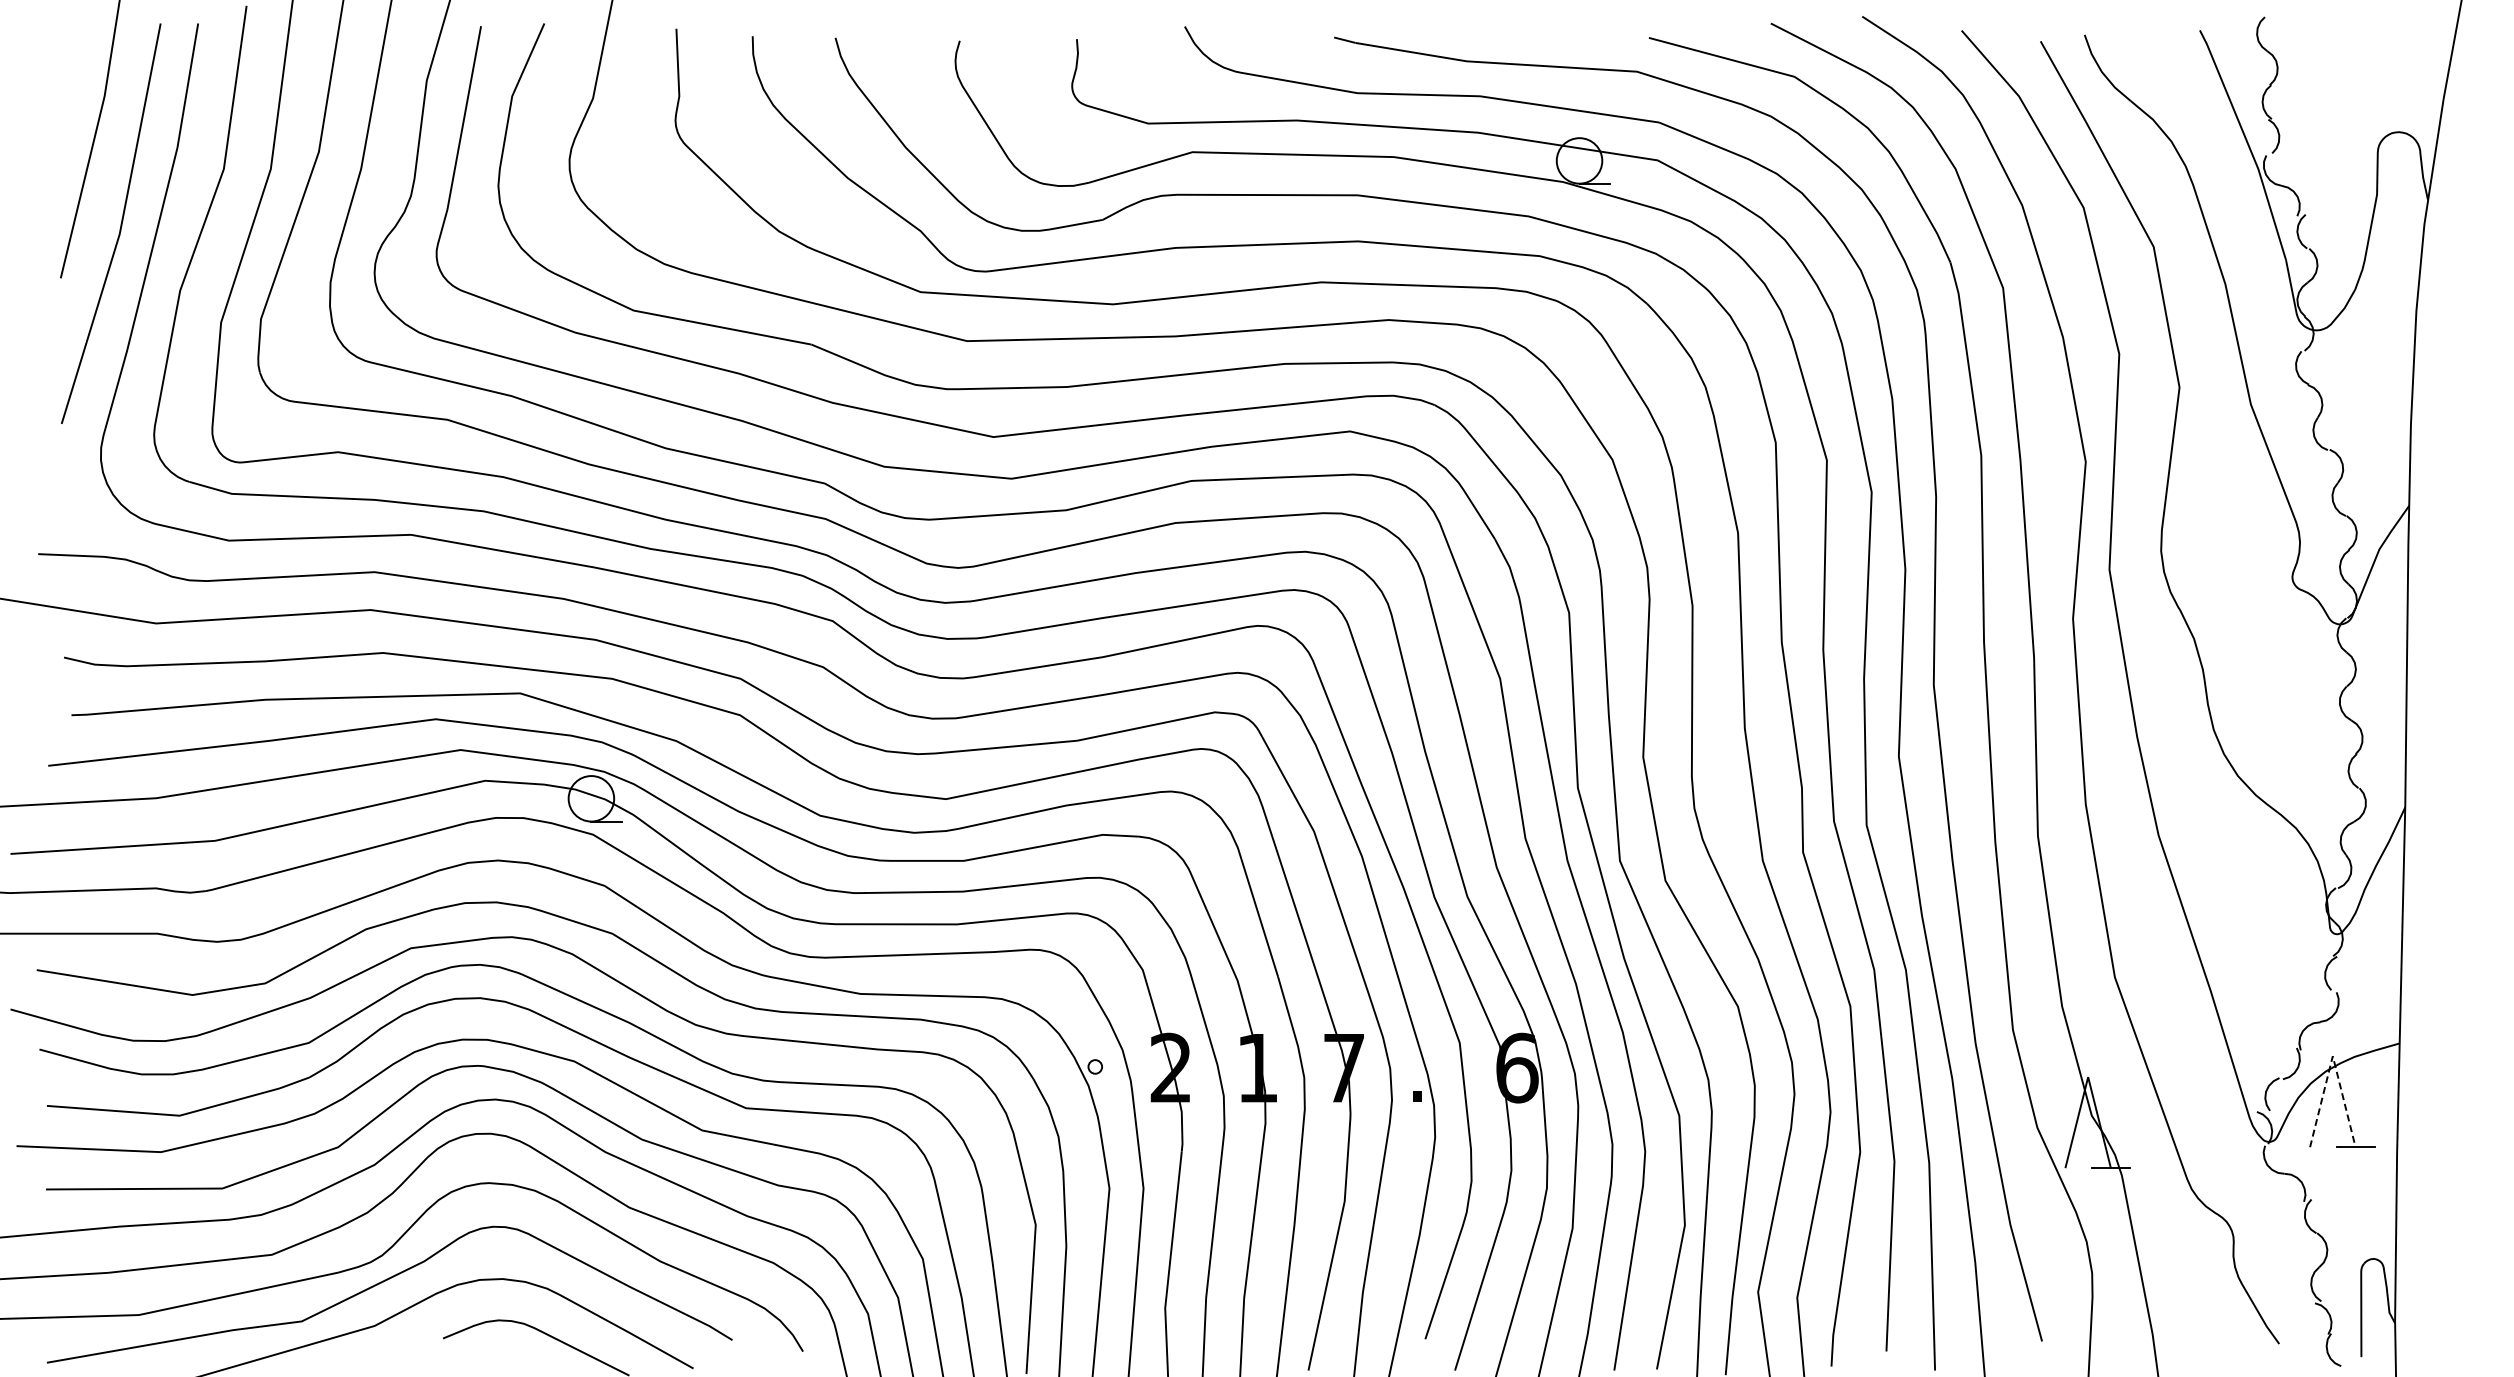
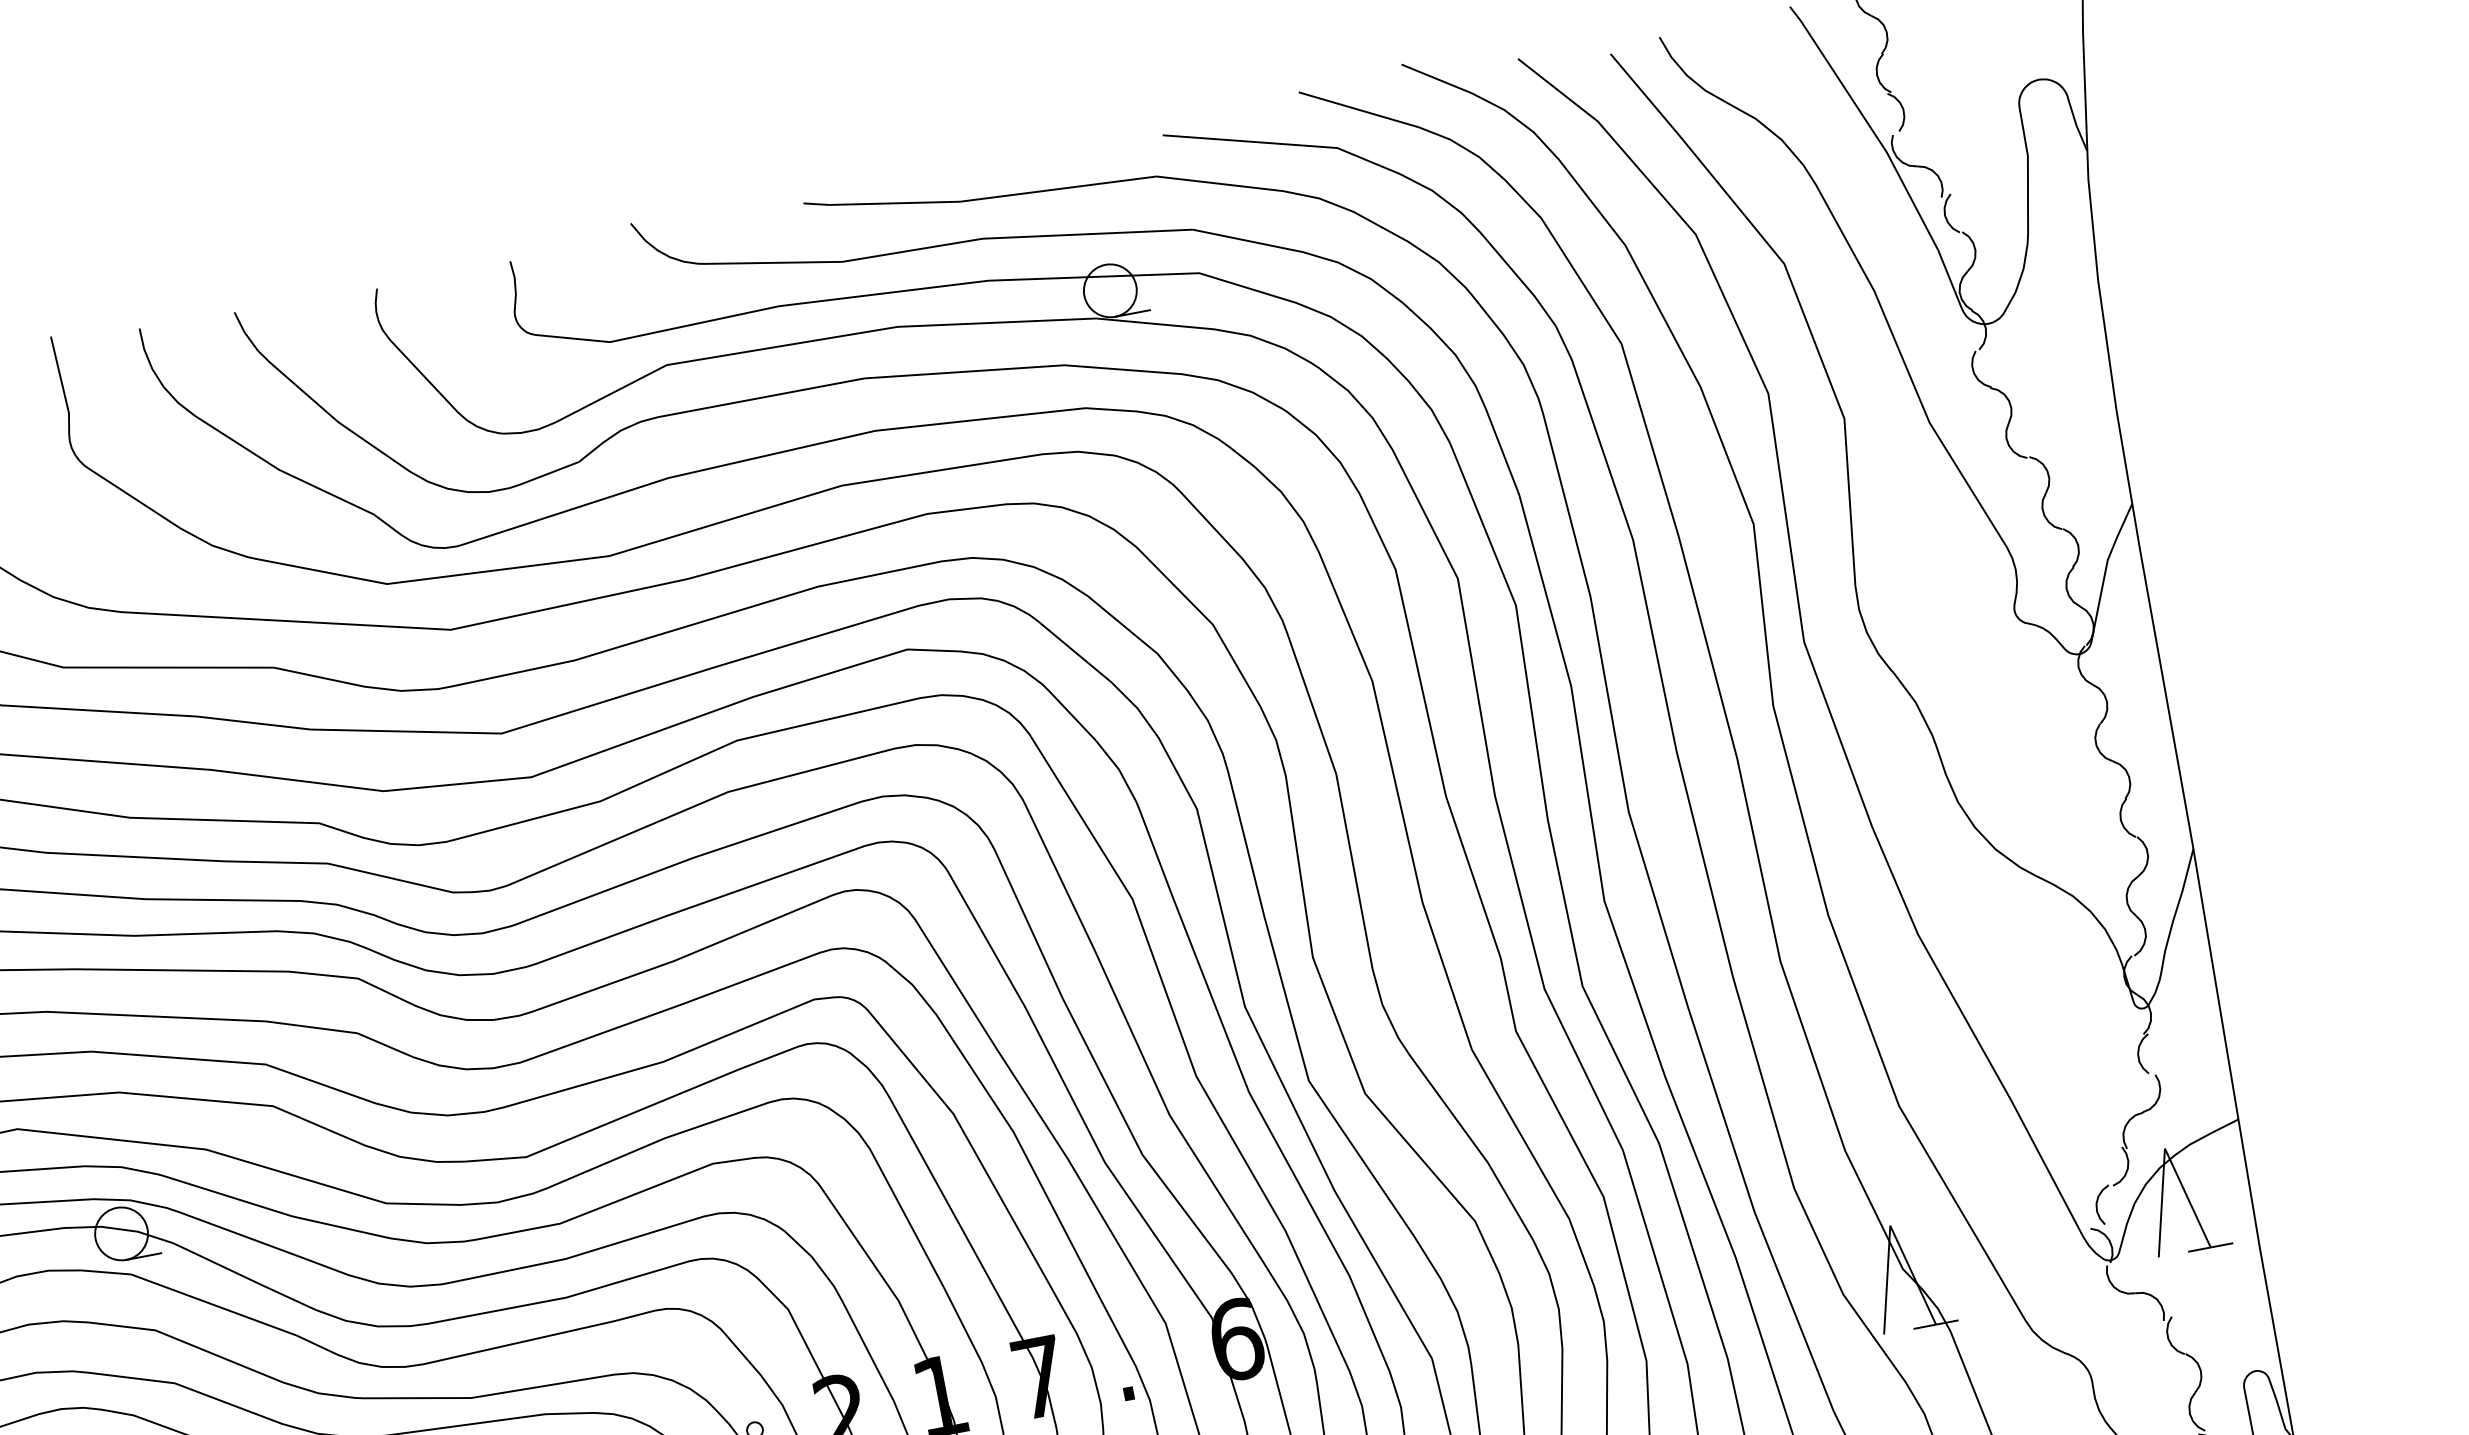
line: (2332, 1056) -> (2164, 1148), dashed -> solid

